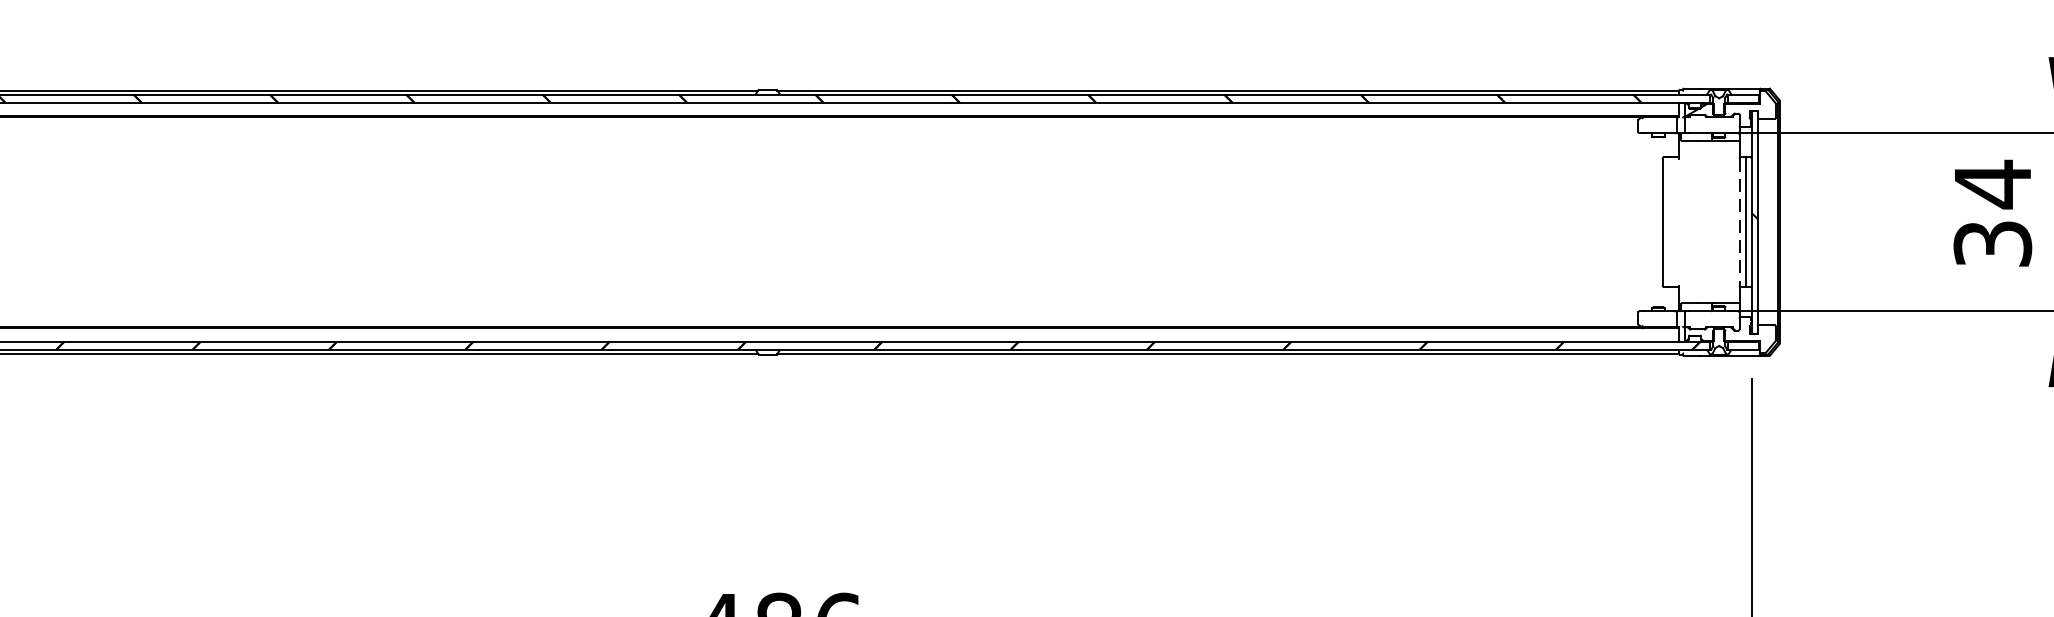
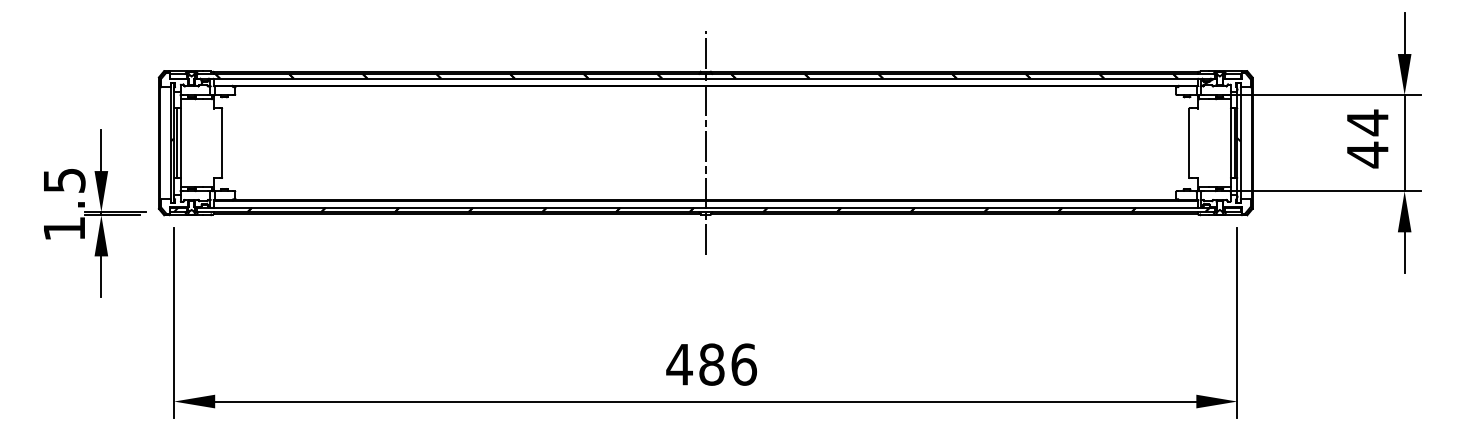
line: (767, 222) -> (705, 143), added
line: (1738, 222) -> (1230, 143), dashed -> solid
text: (1992, 243) -> (1367, 154), 34 -> 44

